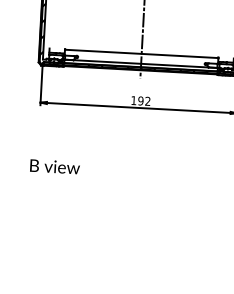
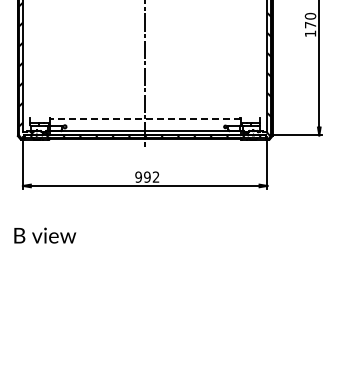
line: (141, 53) -> (145, 118), solid -> dashed
text: (133, 100) -> (138, 176), 192 -> 992
text: (55, 166) -> (45, 235), moved

